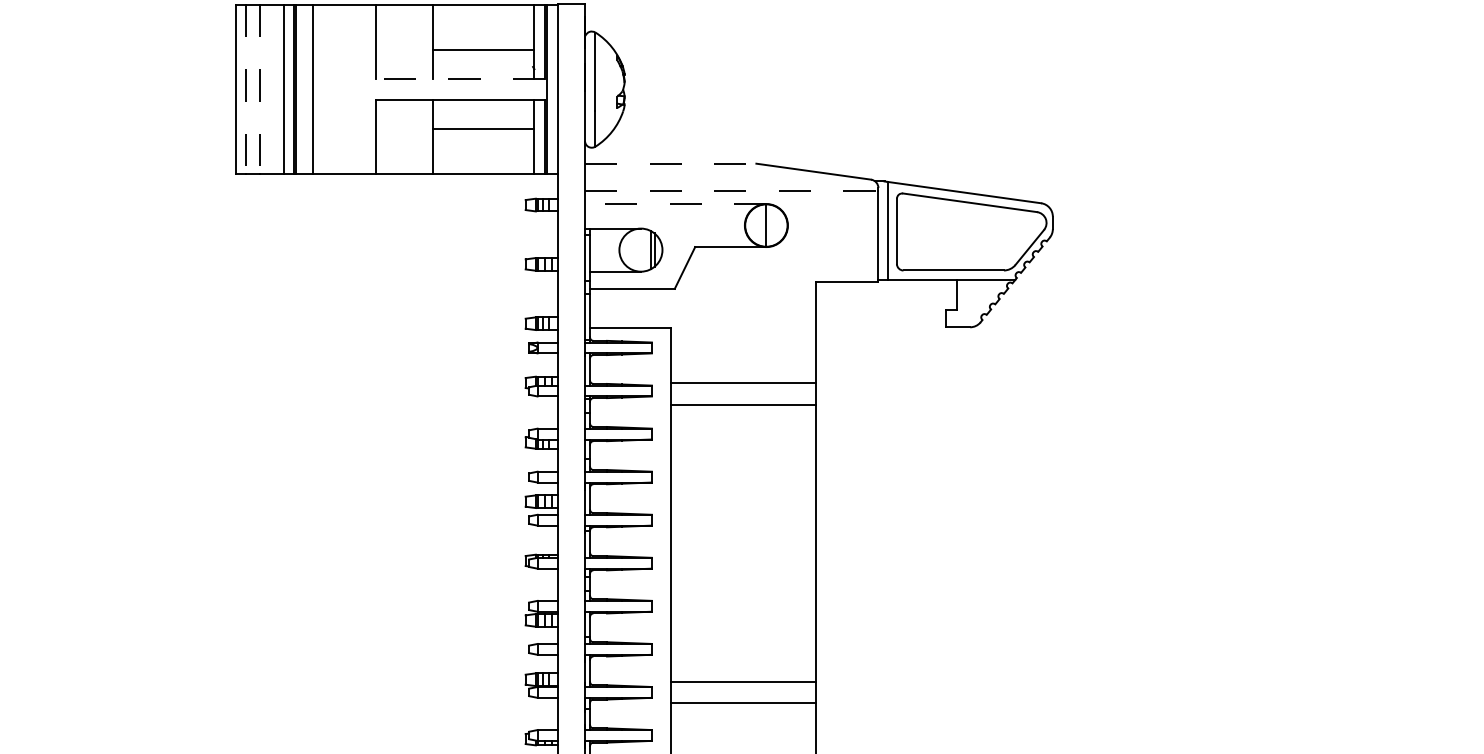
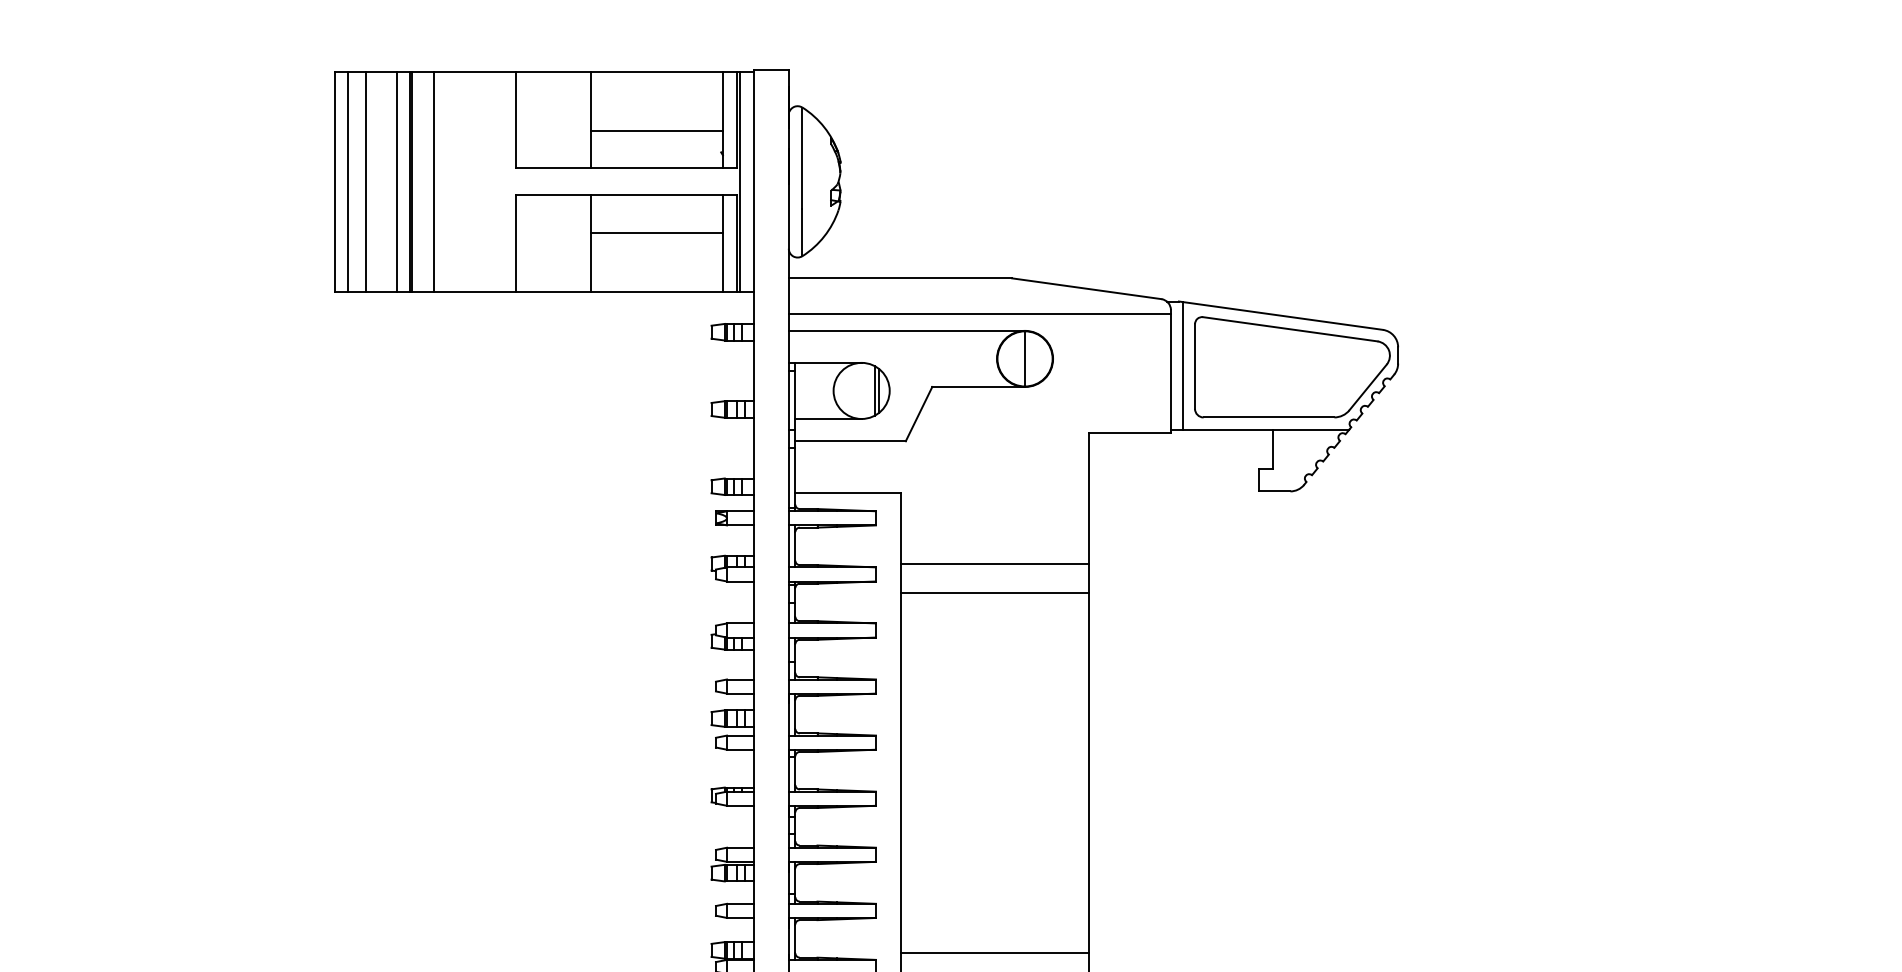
line: (460, 79) -> (626, 168), dashed -> solid
line: (246, 89) -> (347, 181), dashed -> solid
line: (260, 89) -> (366, 181), dashed -> solid
line: (670, 163) -> (900, 278), dashed -> solid
line: (731, 190) -> (979, 313), dashed -> solid
line: (675, 204) -> (906, 331), dashed -> solid

